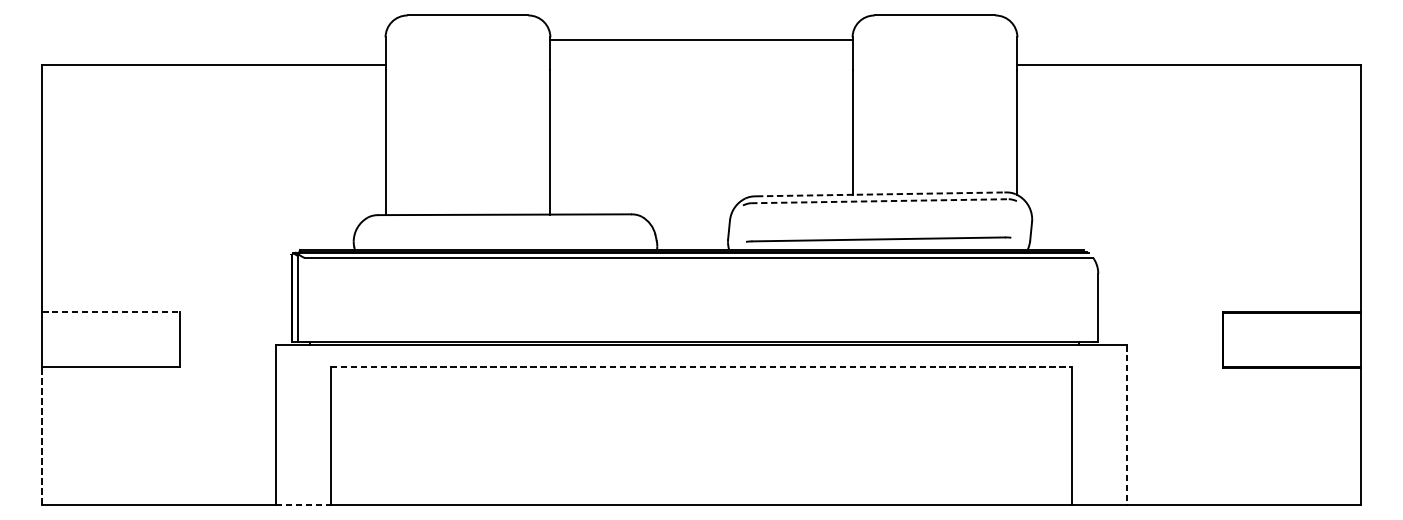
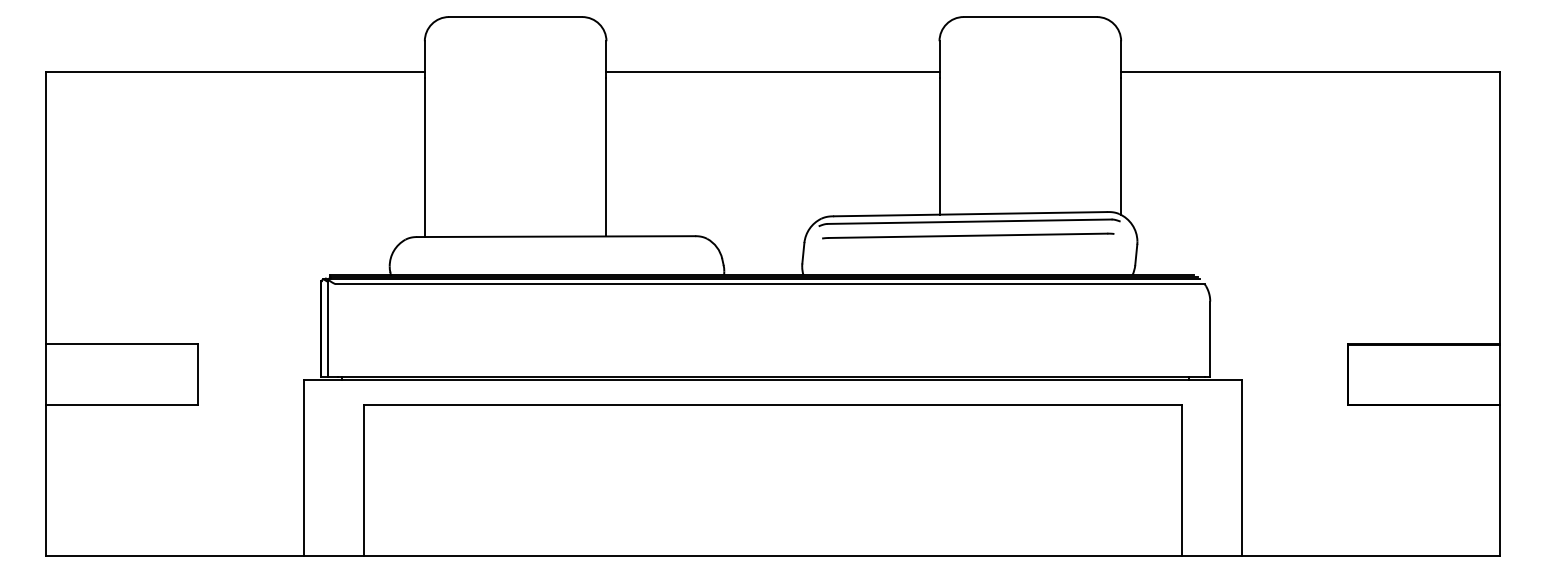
line: (701, 39) -> (772, 71), moved
line: (880, 194) -> (970, 214), dashed -> solid
line: (879, 201) -> (969, 221), dashed -> solid
line: (878, 239) -> (968, 235), moved
line: (111, 312) -> (122, 344), dashed -> solid
line: (701, 367) -> (772, 404), dashed -> solid
line: (1127, 425) -> (1242, 468), dashed -> solid
line: (42, 436) -> (46, 480), dashed -> solid
line: (303, 504) -> (334, 555), dashed -> solid

